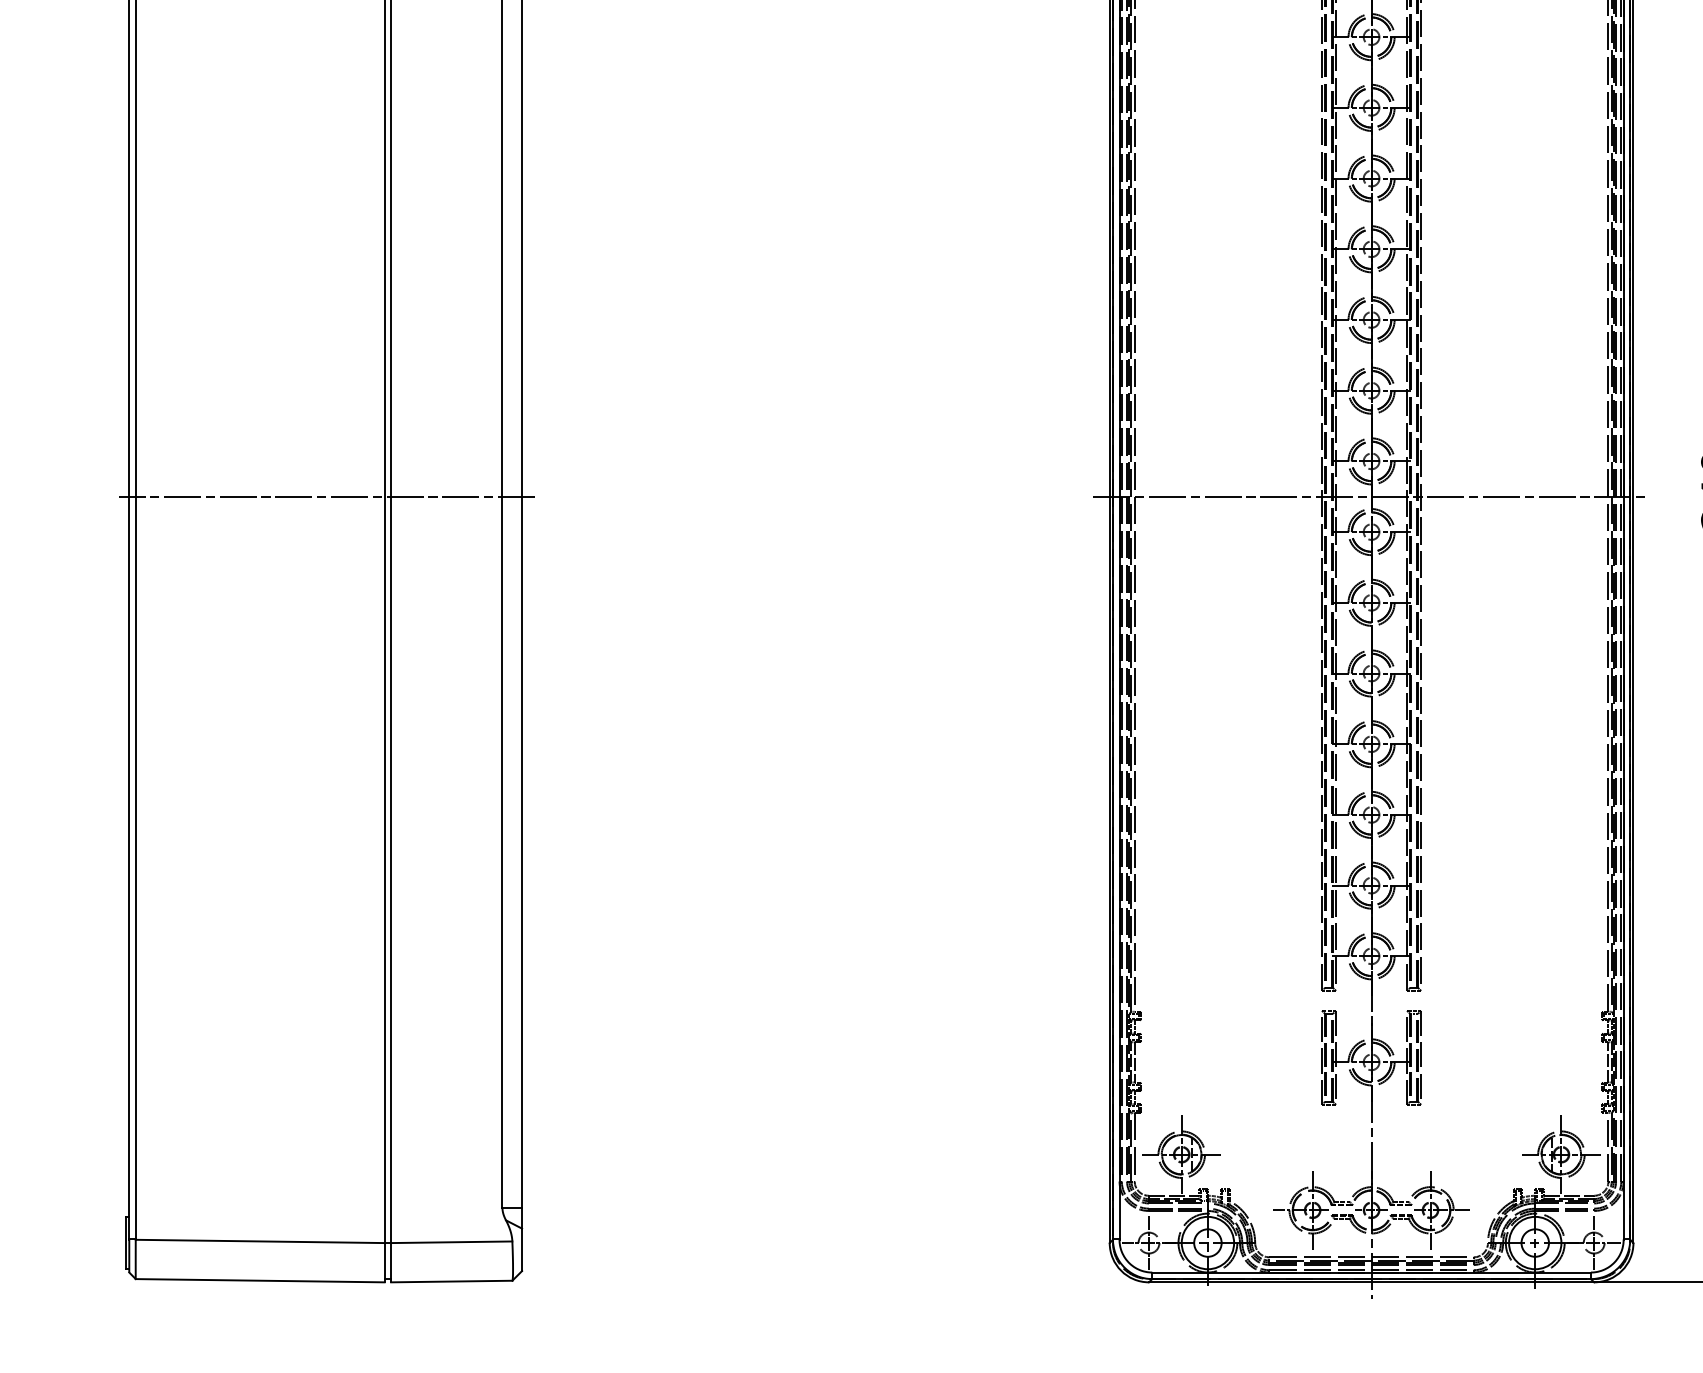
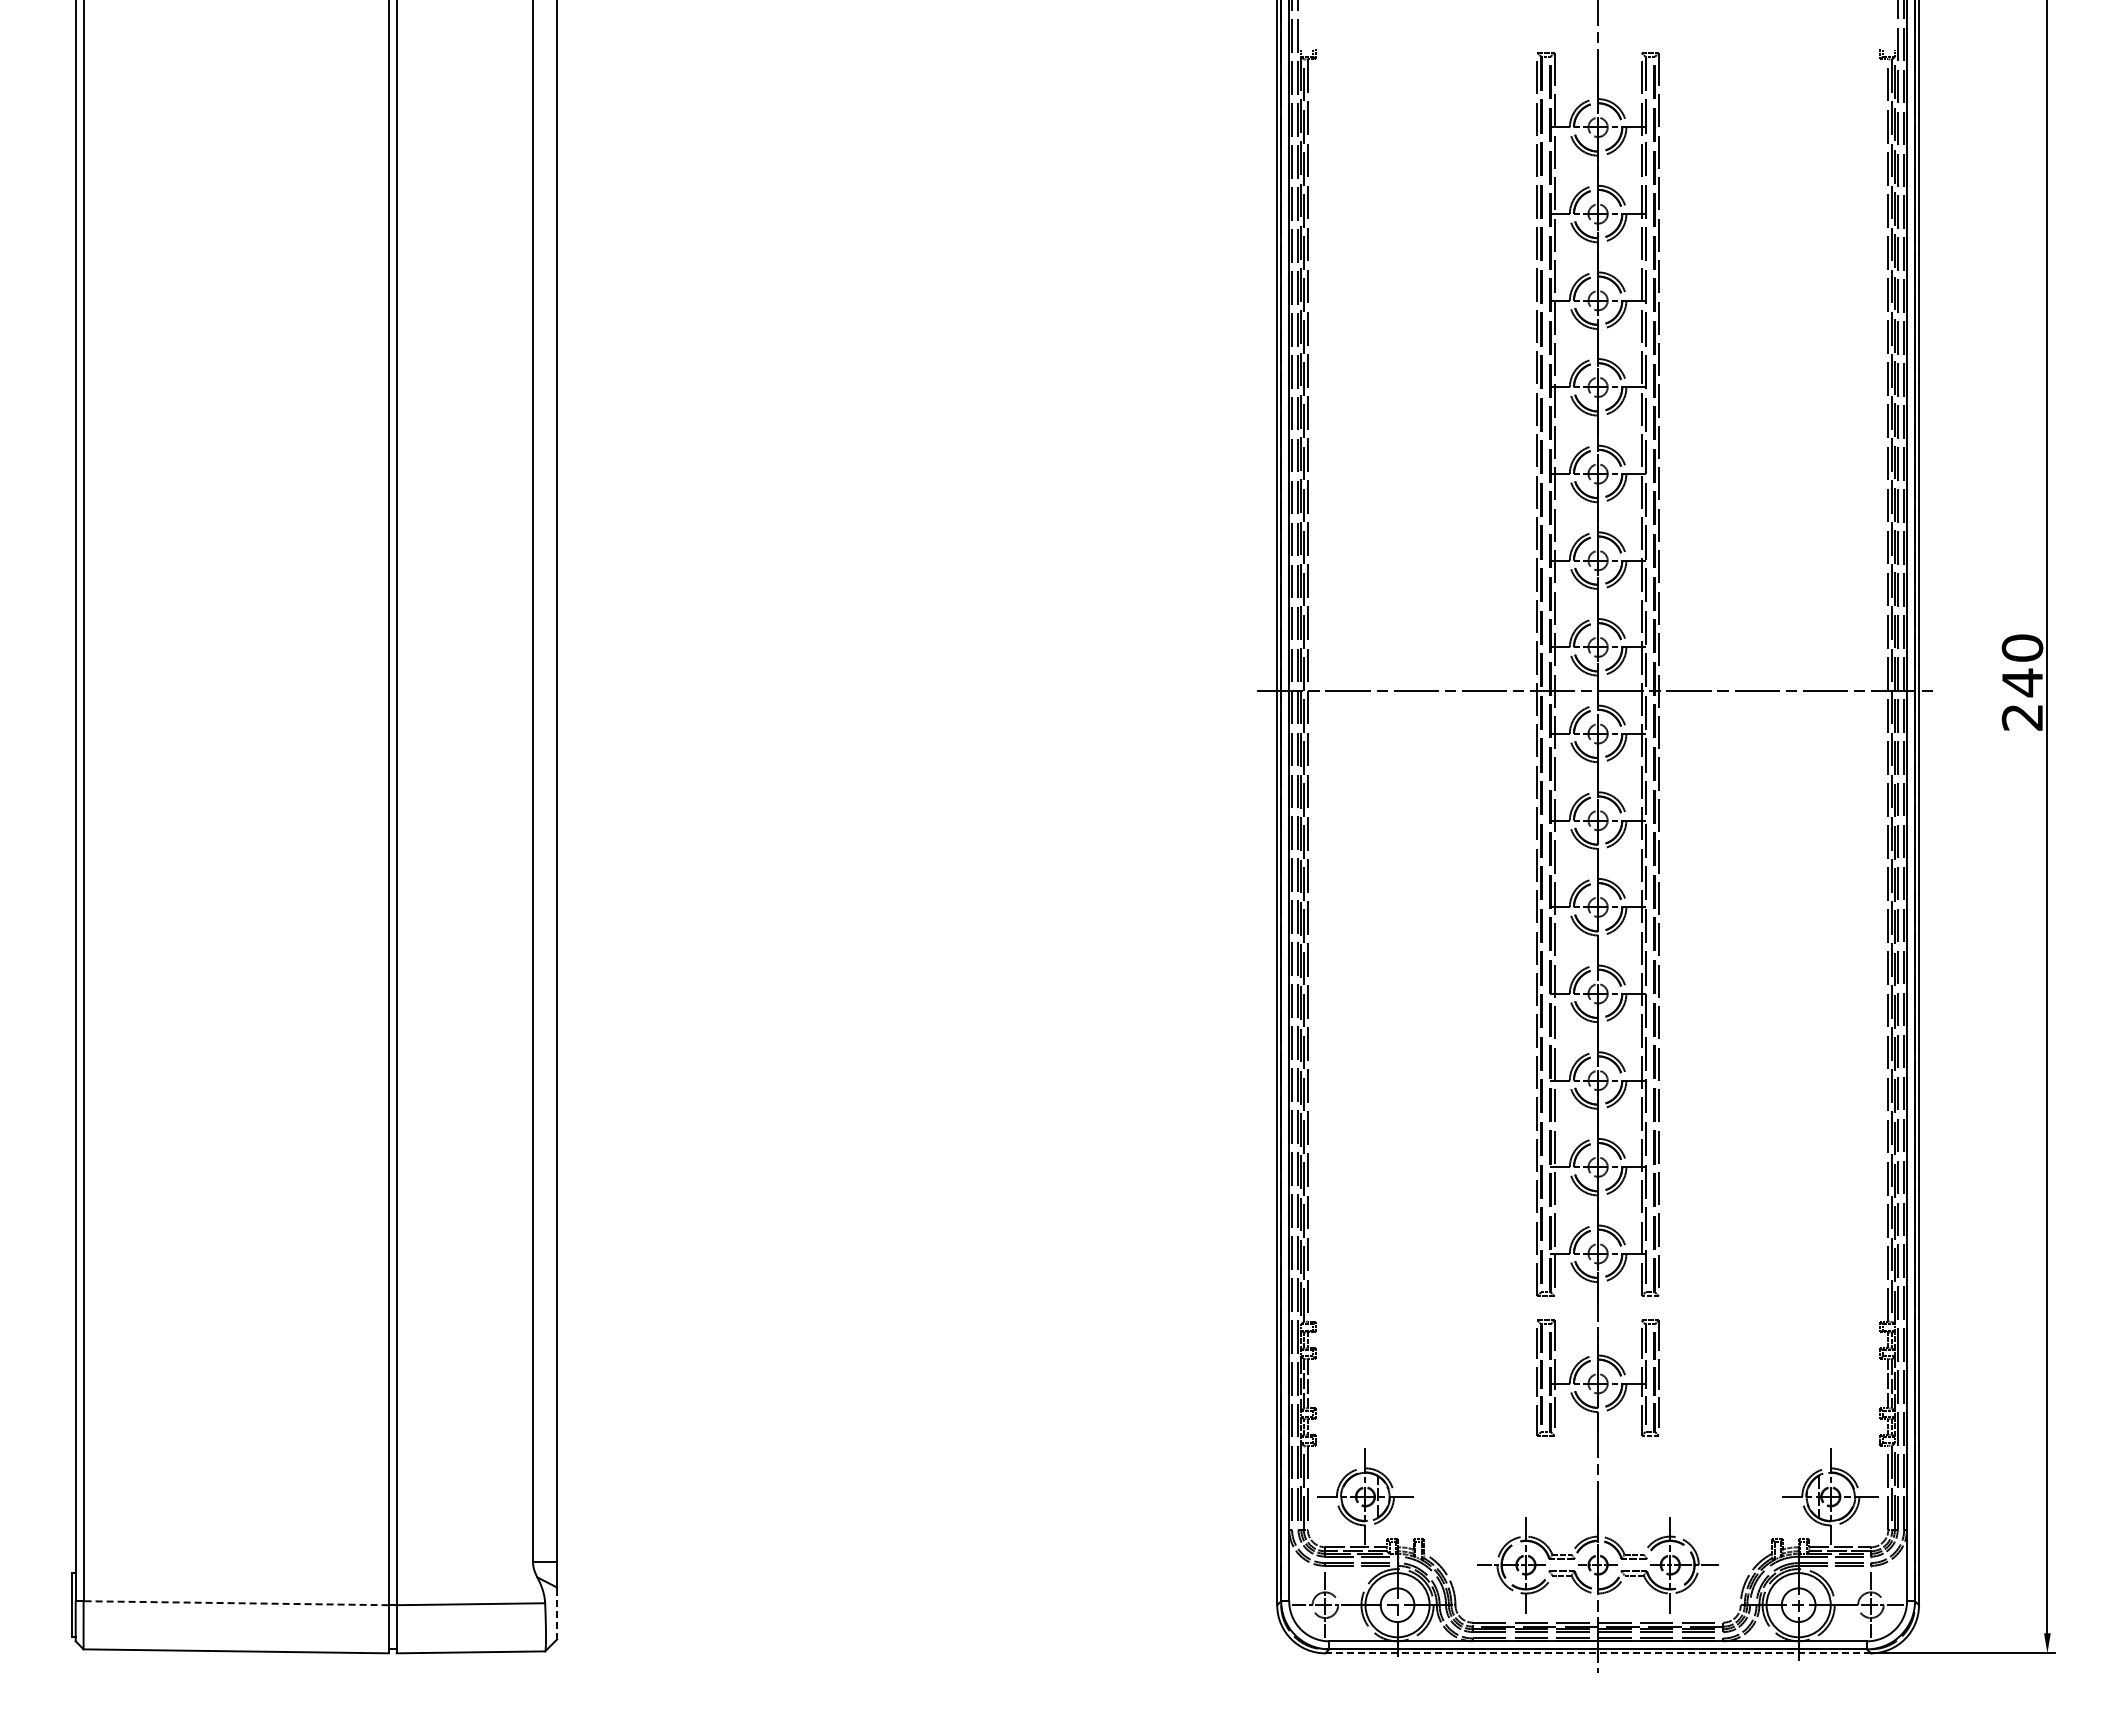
line: (326, 496) -> (317, 690), removed
line: (259, 1241) -> (235, 1603), solid -> dashed
line: (522, 1249) -> (557, 1613), solid -> dashed
line: (1371, 1282) -> (1598, 1653), solid -> dashed

